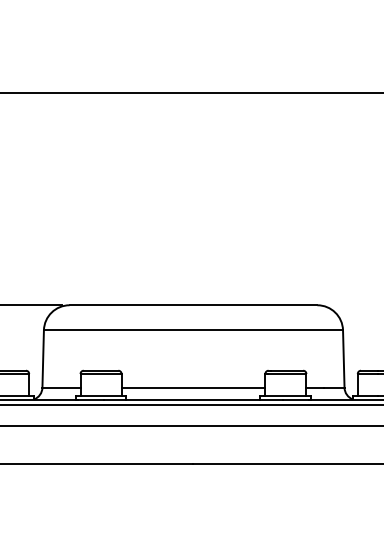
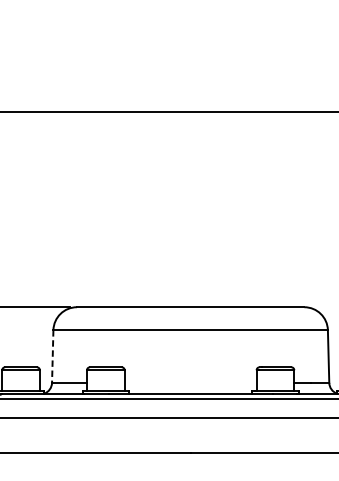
line: (43, 359) -> (53, 356), solid -> dashed
line: (193, 387) -> (190, 382), removed

